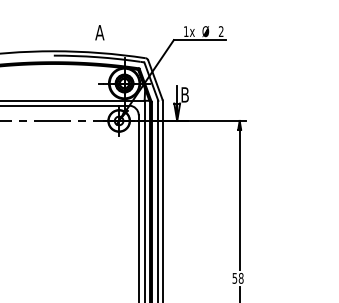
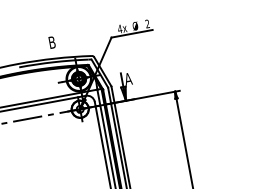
text: (185, 31) -> (119, 29), 1x -> 4x
text: (99, 32) -> (51, 42), A -> B
text: (184, 94) -> (127, 78), B -> A

